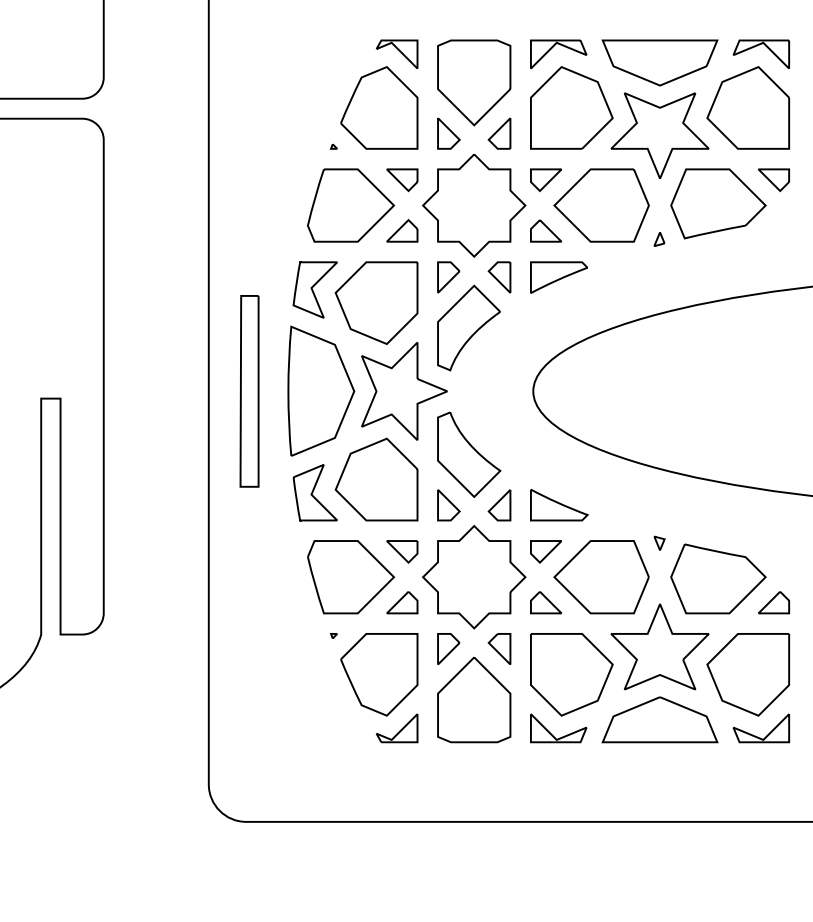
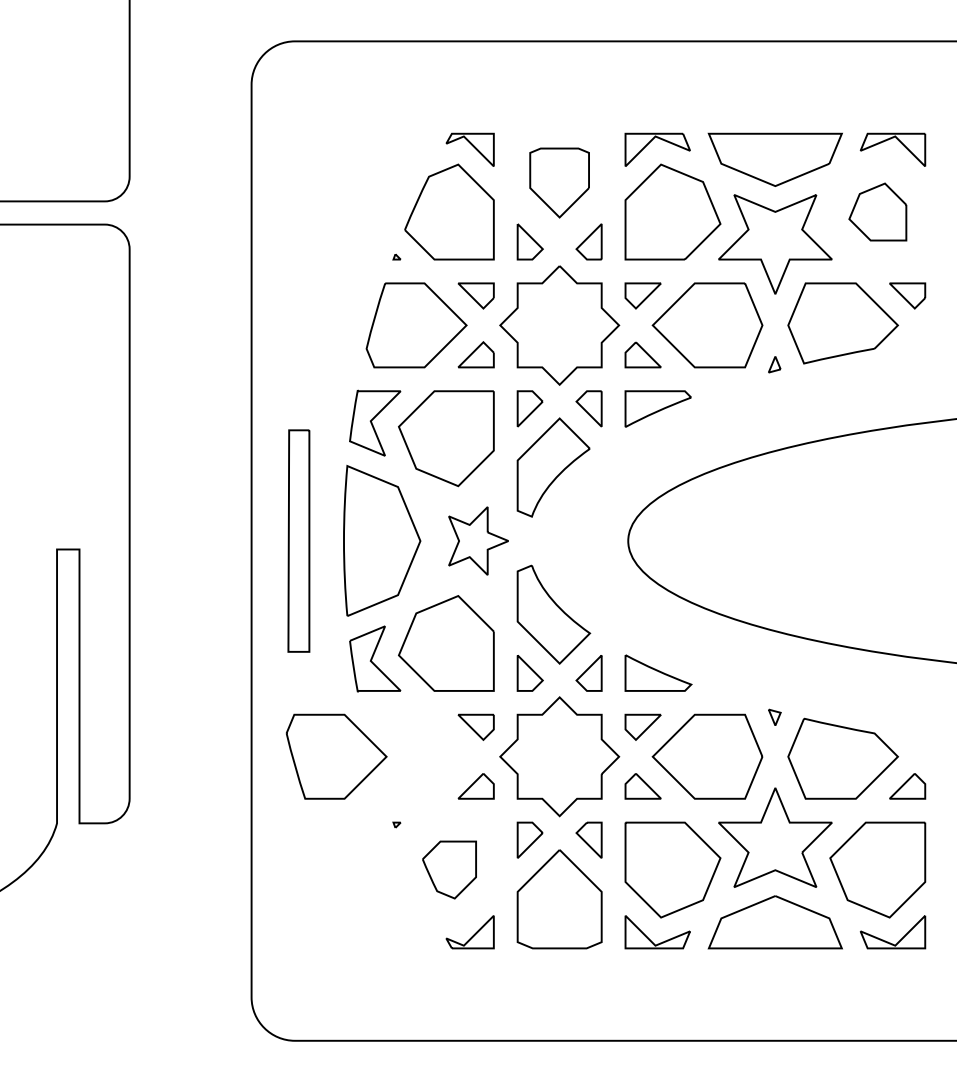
part: (474, 82) -> (559, 182), size x0.7
part: (748, 107) -> (877, 211), size x0.6
part: (404, 390) -> (478, 540), size x0.6
part: (350, 576) -> (336, 756), moved
part: (379, 674) -> (449, 869), size x0.6

